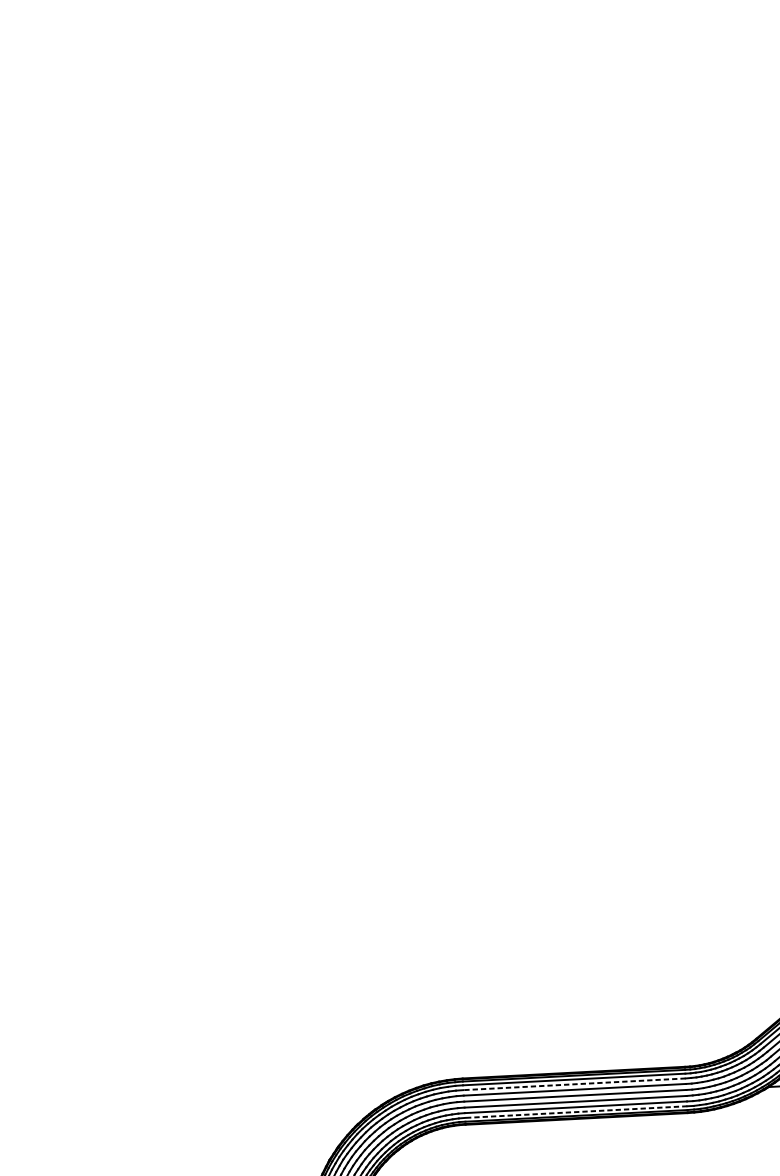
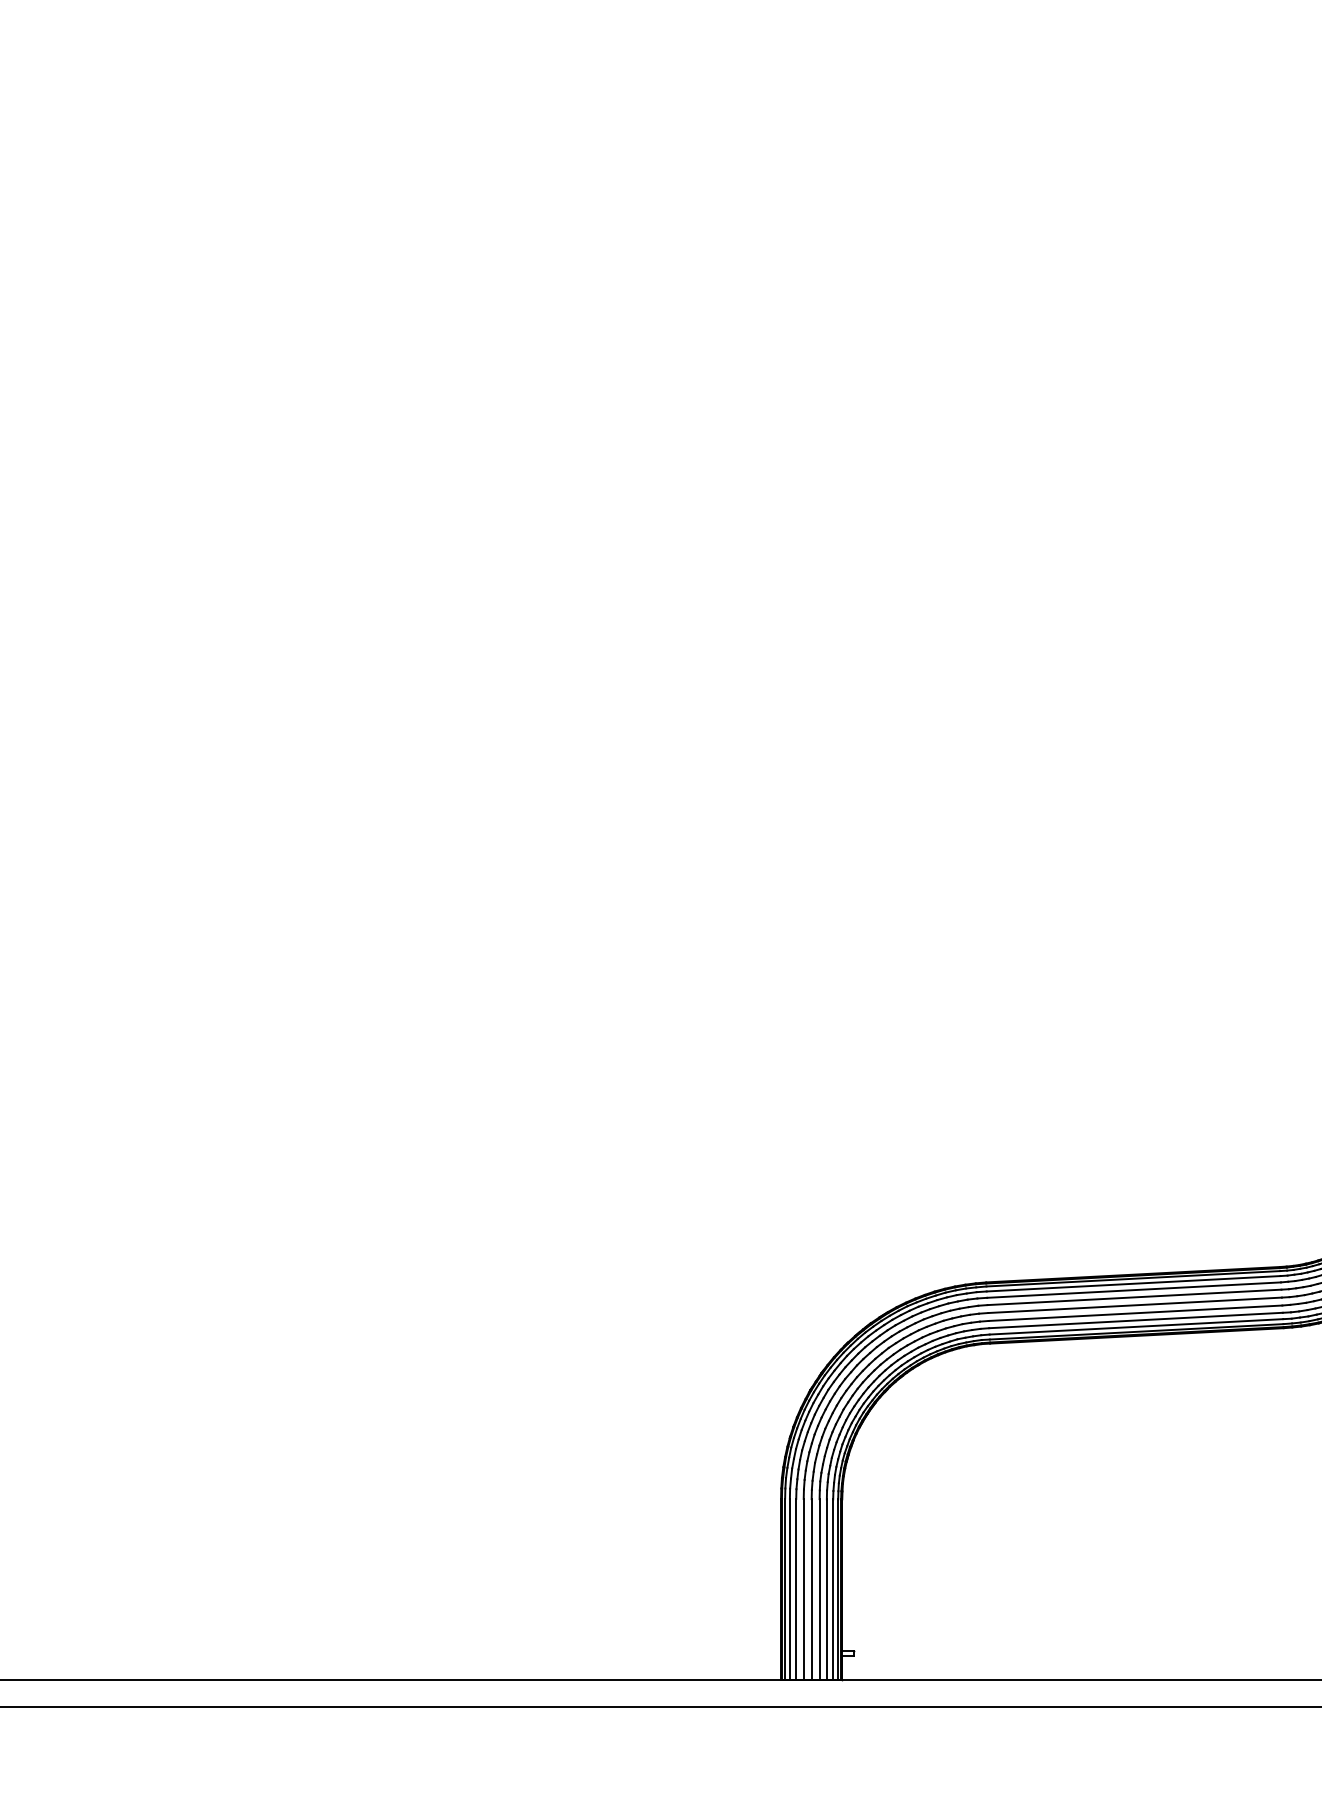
line: (574, 1084) -> (1133, 1290), dashed -> solid
line: (575, 1111) -> (1135, 1326), dashed -> solid

